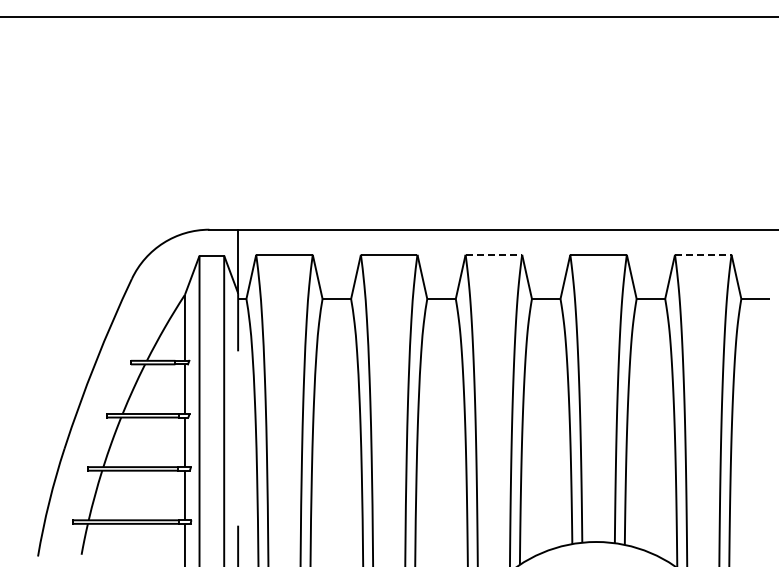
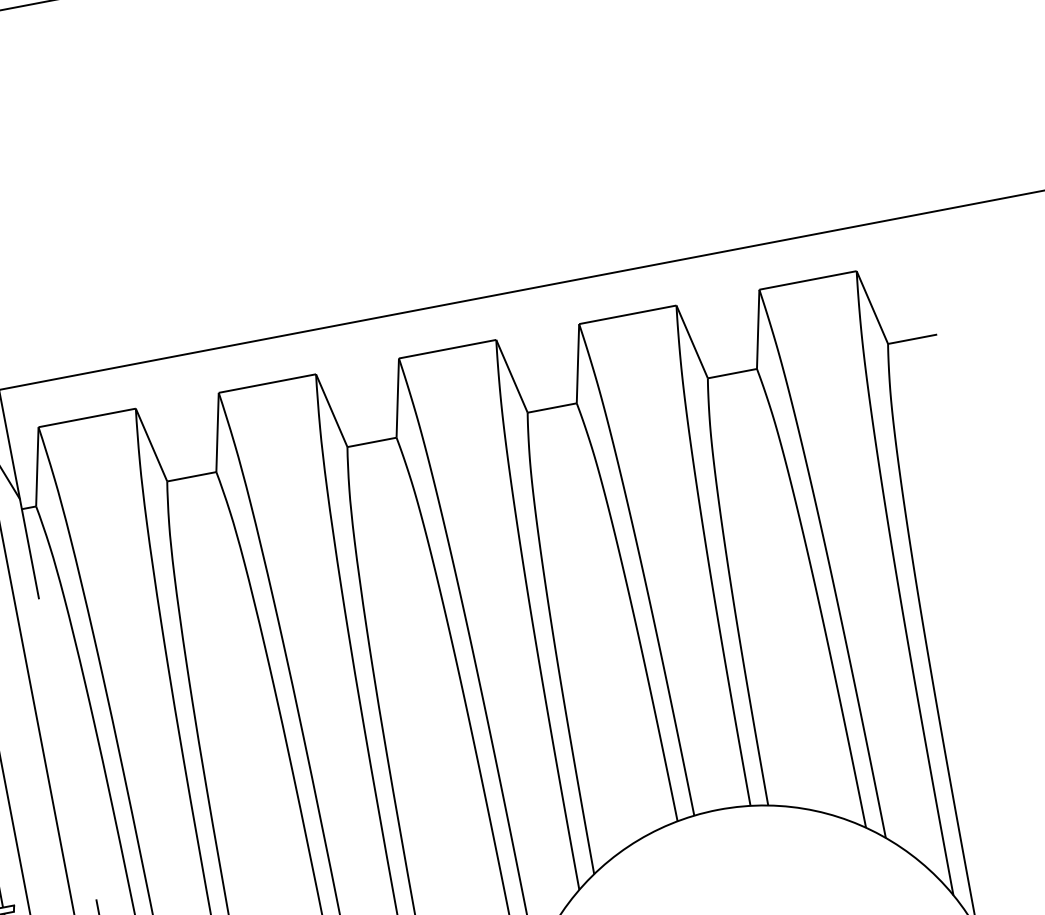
line: (493, 254) -> (446, 348), dashed -> solid
line: (703, 254) -> (808, 279), dashed -> solid

